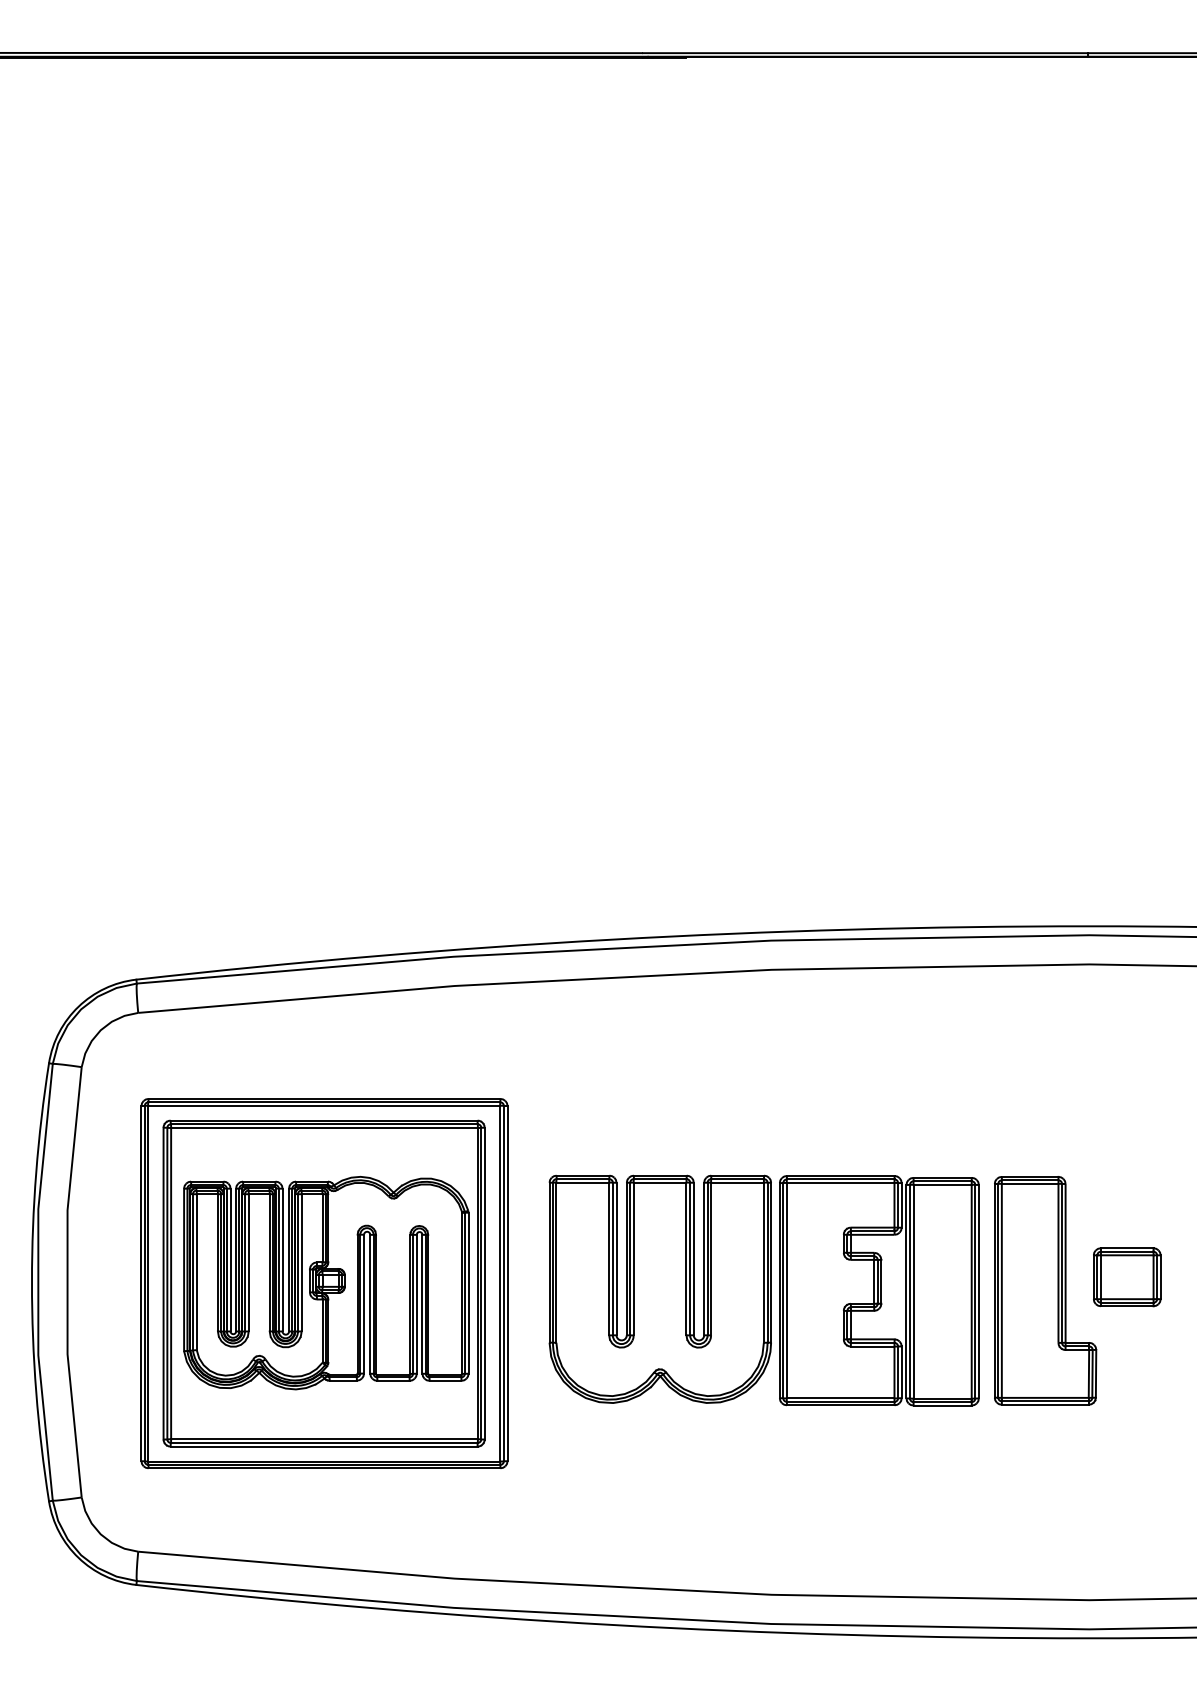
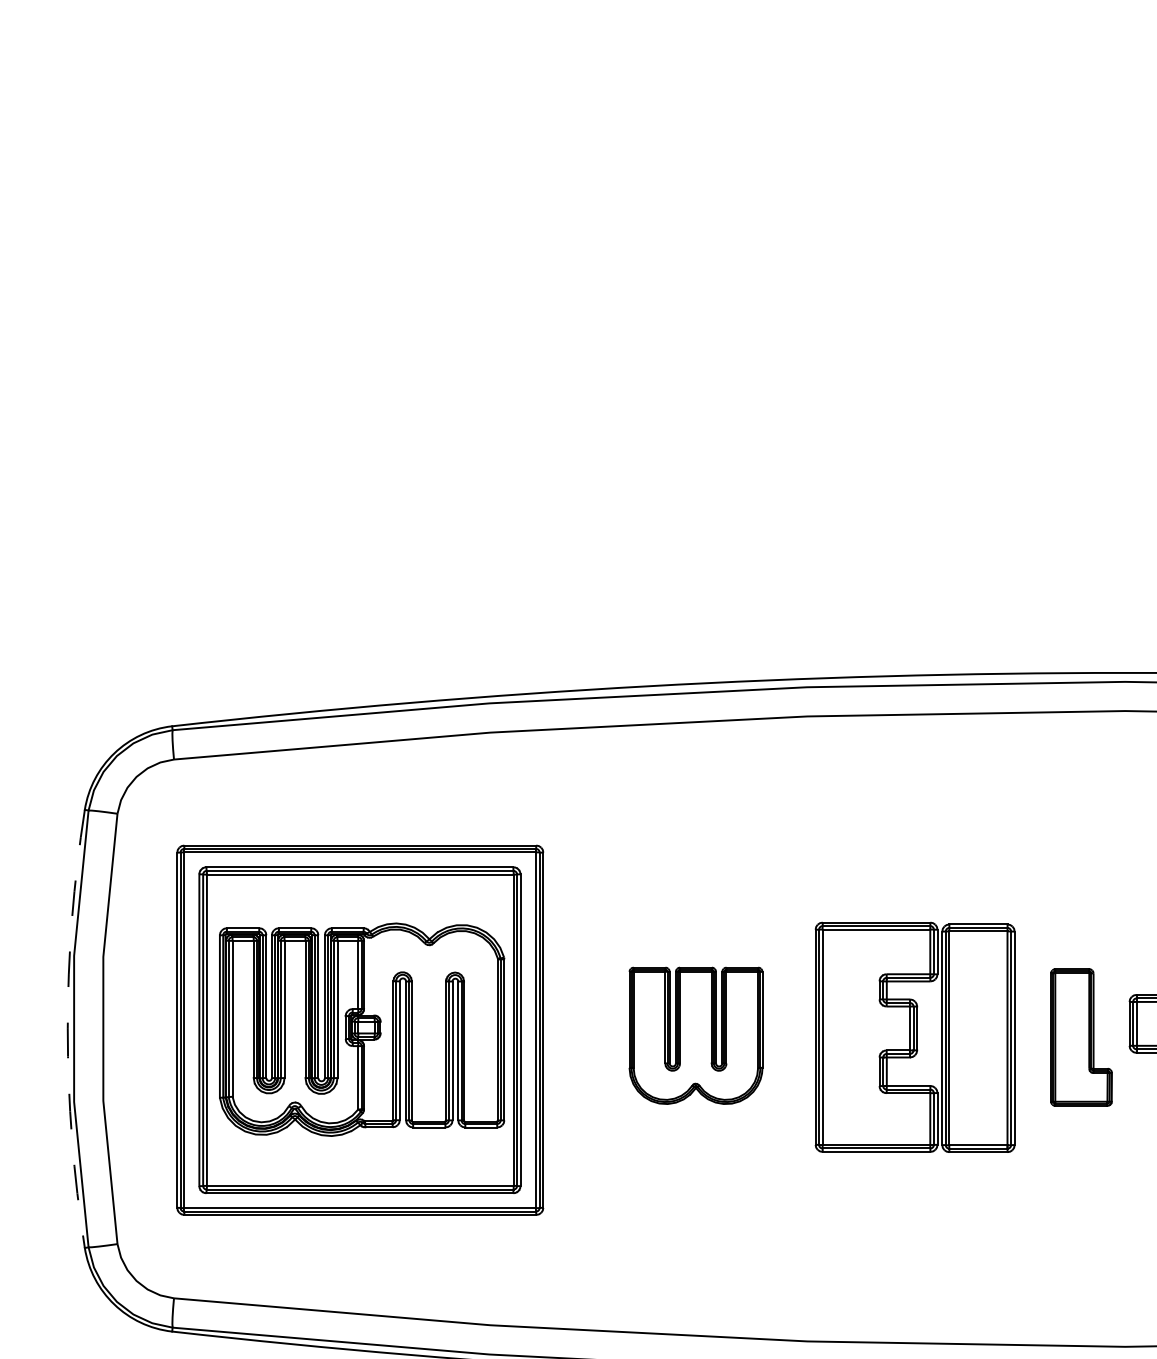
arc: (31, 1282) -> (67, 1029), solid -> dashed
part: (659, 1288) -> (695, 1035), size x0.6
part: (1045, 1290) -> (1081, 1037), size x0.6

